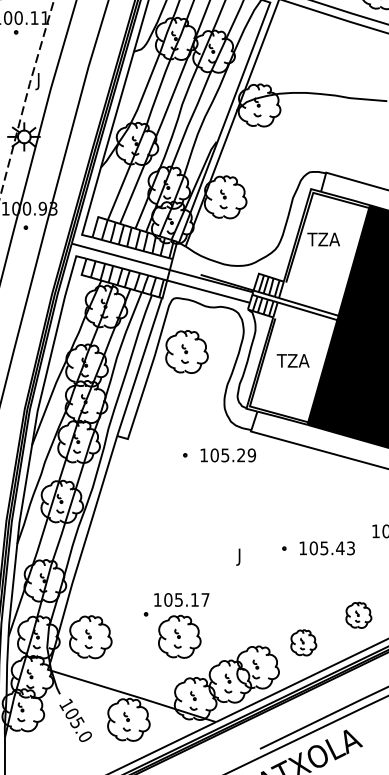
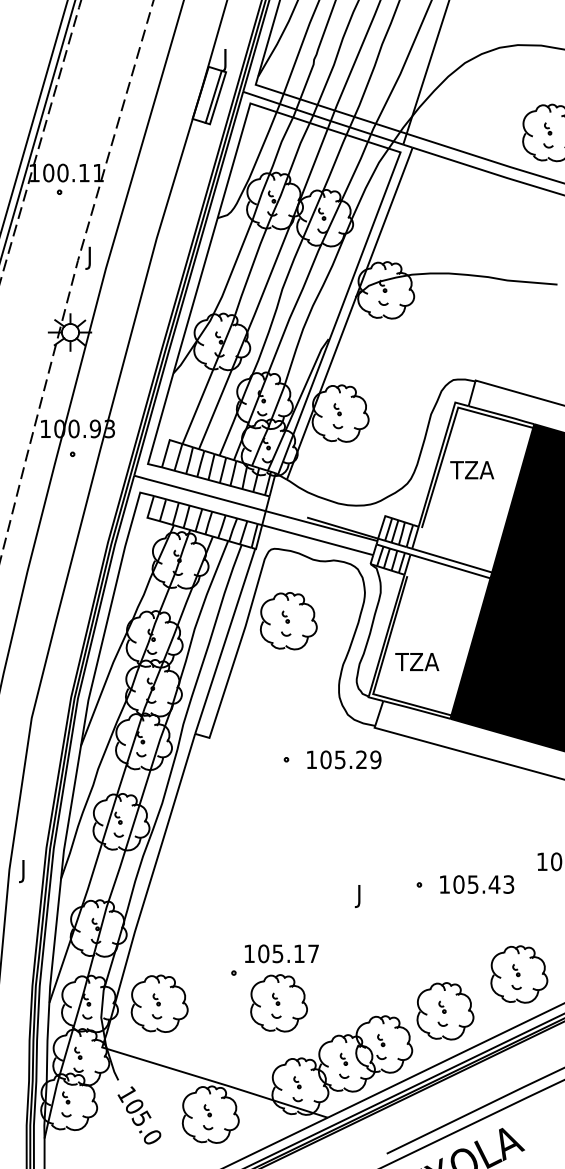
text: (293, 360) -> (417, 661), moved
part: (358, 615) -> (519, 974), size x1.67
part: (303, 642) -> (445, 1011), size x1.67

